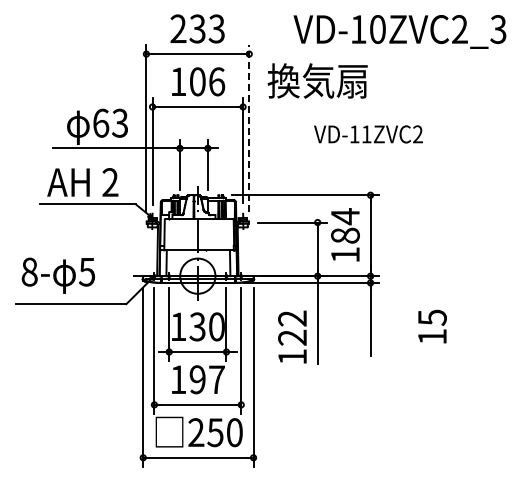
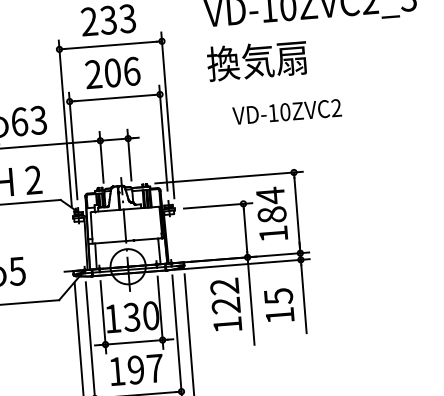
text: (317, 80) -> (257, 60), moved
text: (178, 81) -> (93, 74), 106 -> 206
line: (249, 127) -> (167, 114), dashed -> solid
text: (366, 134) -> (285, 112), VD-11ZVC2 -> VD-10ZVC2
text: (432, 326) -> (279, 305), moved
text: (292, 336) -> (226, 304), moved

